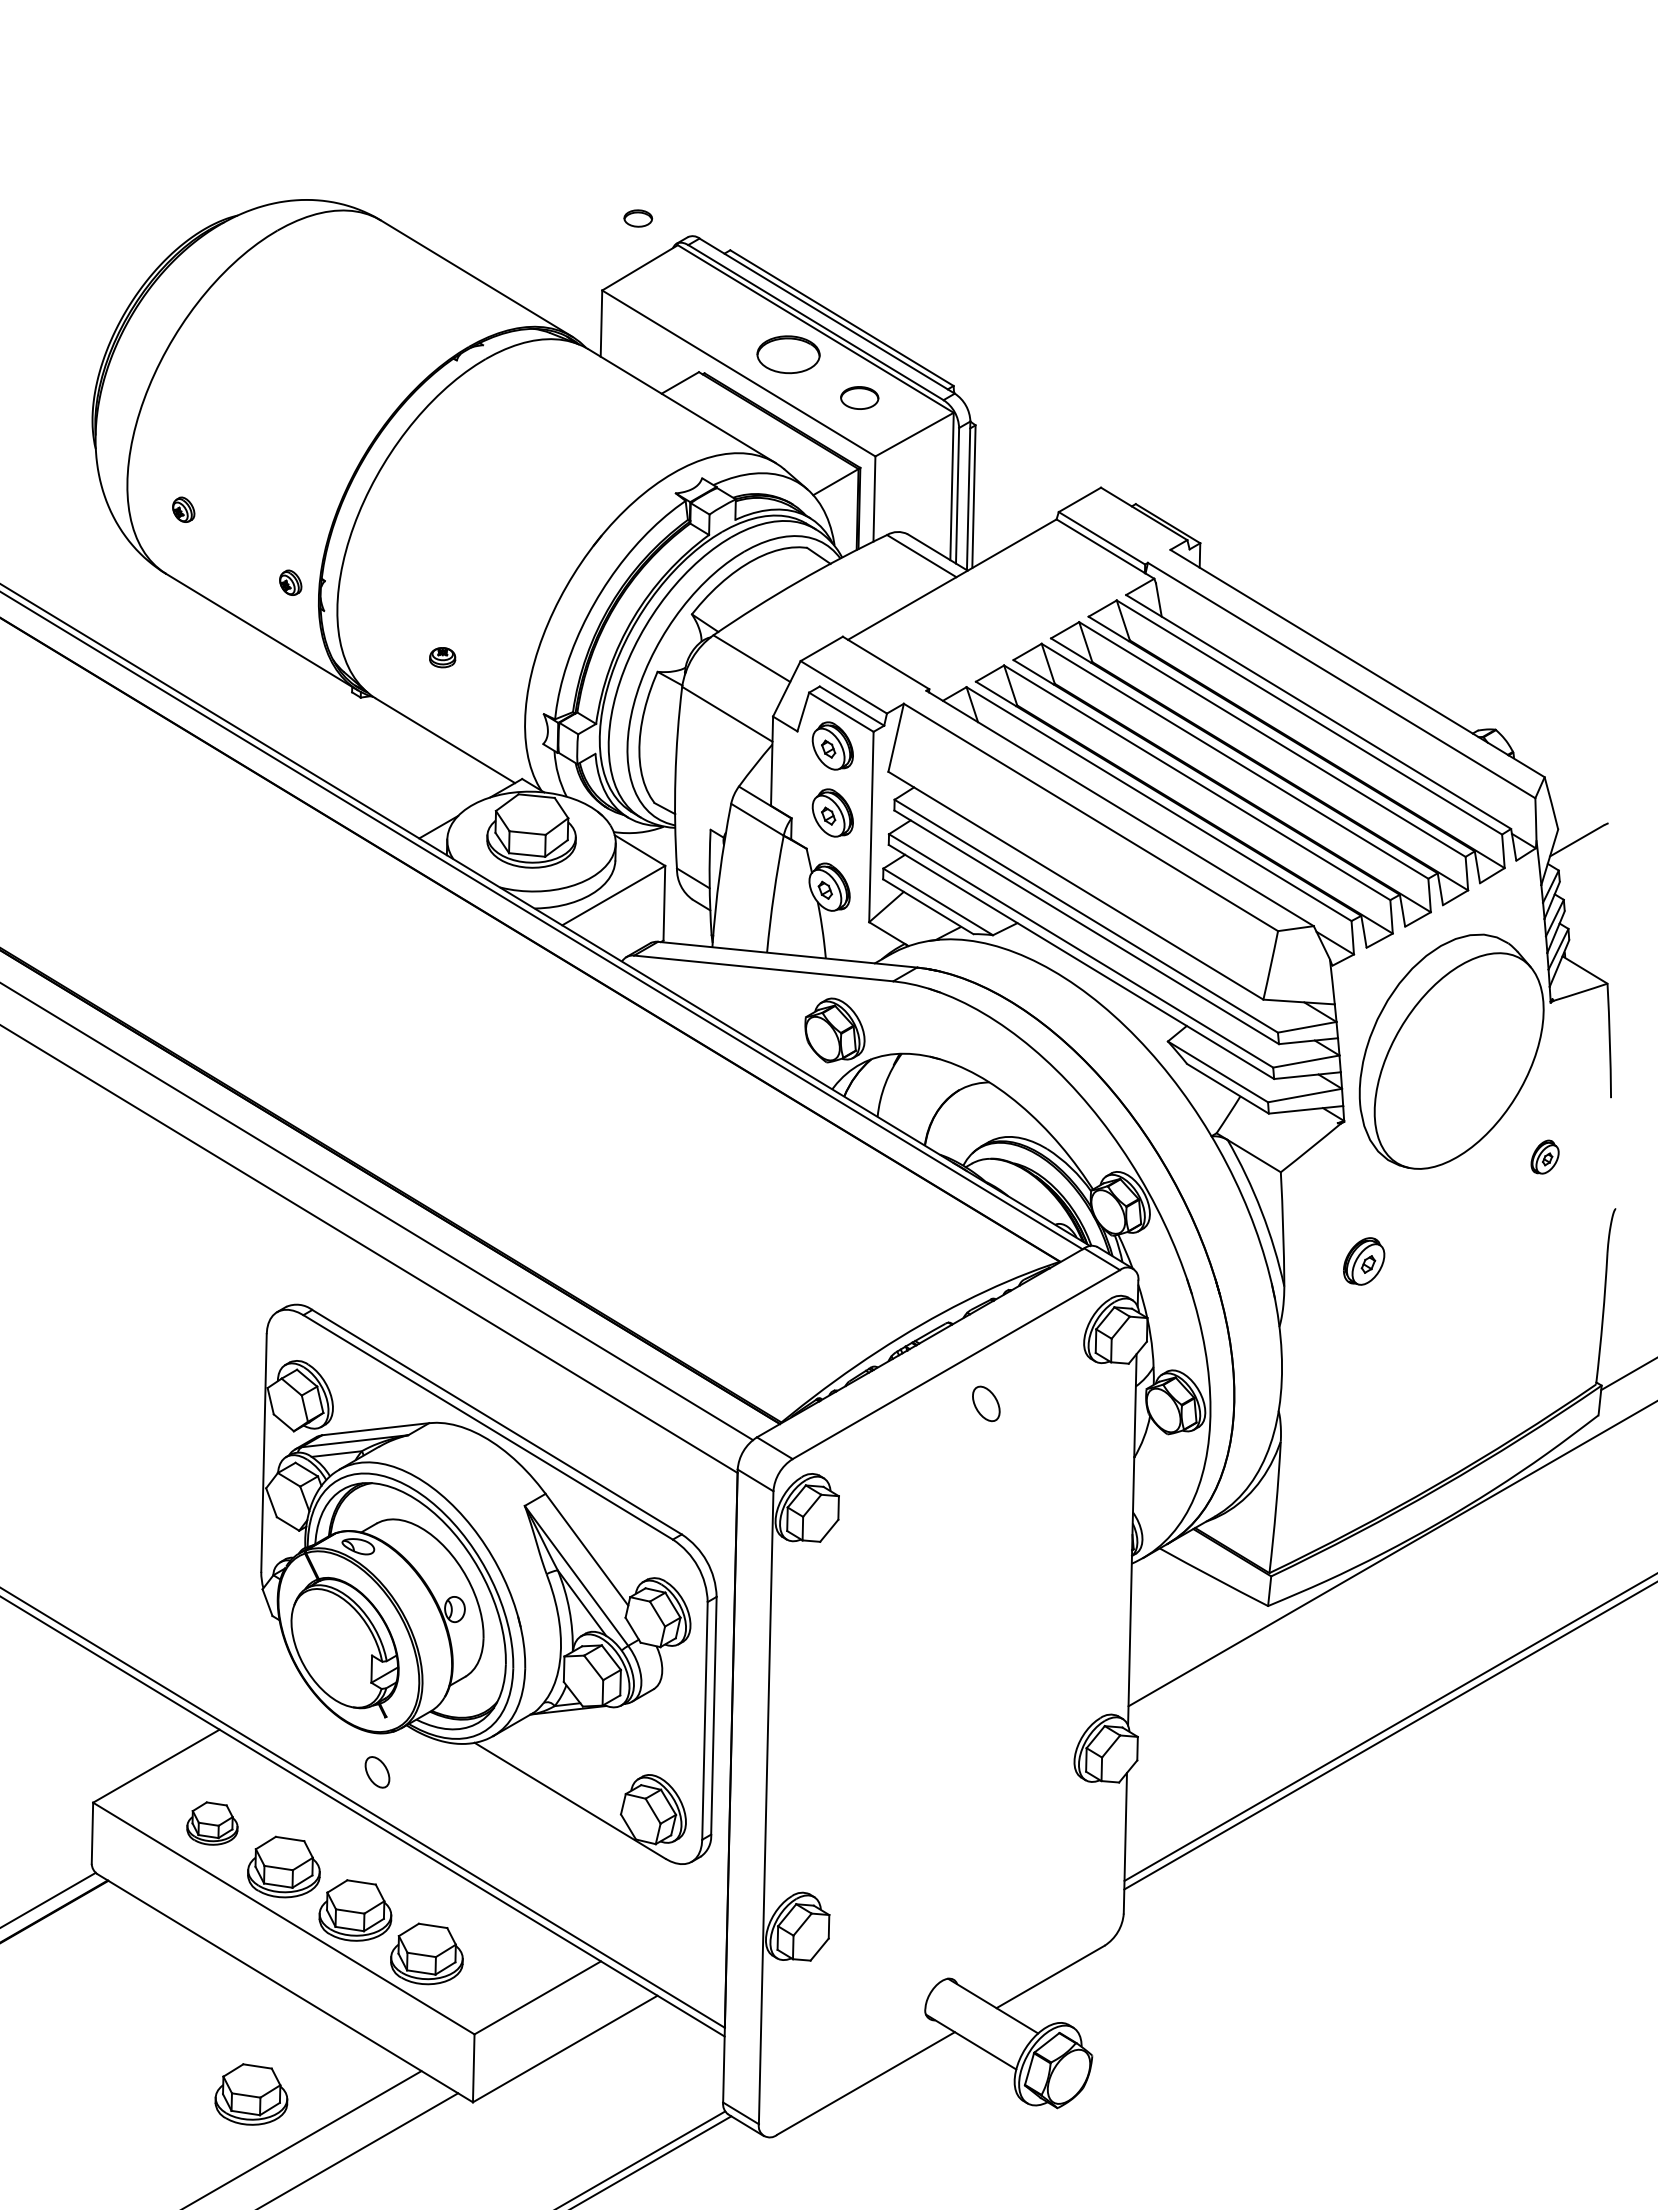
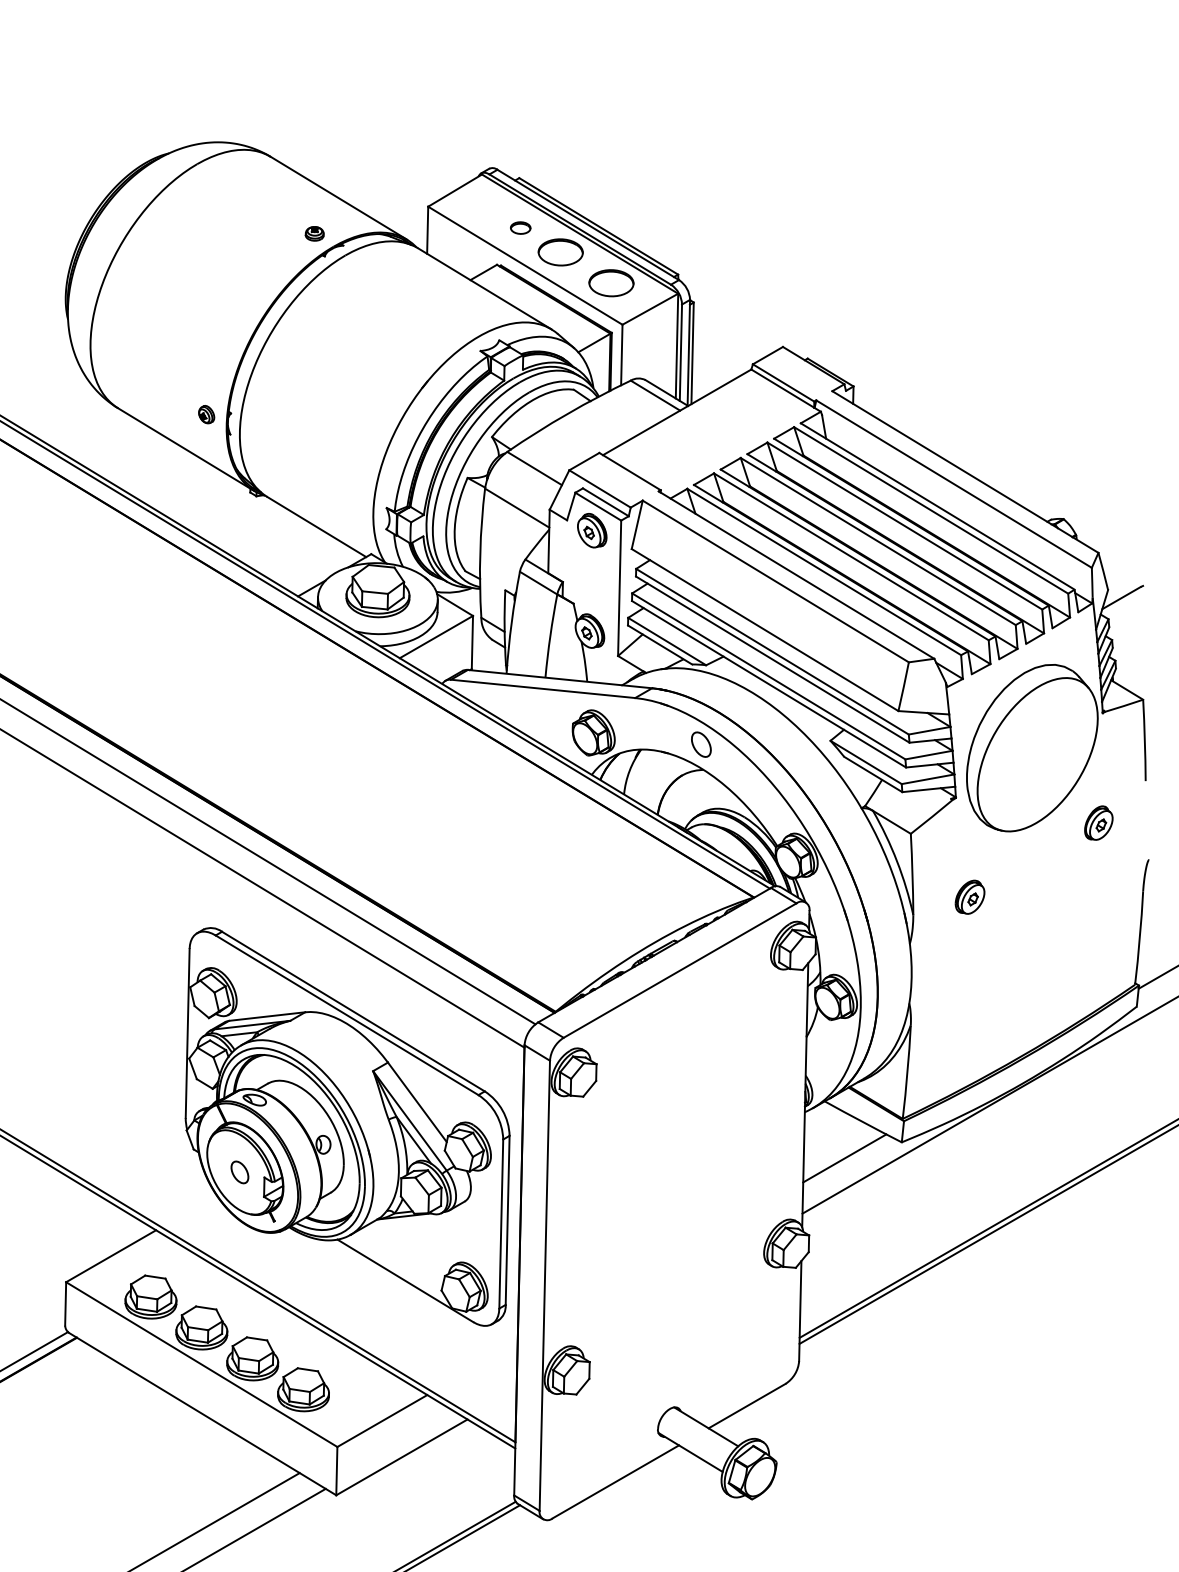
part: (638, 218) -> (520, 228), moved
part: (859, 397) -> (611, 282), size x1.67
part: (183, 509) -> (130, 362), removed
part: (442, 657) -> (314, 233), moved
part: (832, 812) -> (591, 577), removed
part: (1544, 1156) -> (1098, 822), size x1.43
part: (986, 1403) -> (701, 744), moved
line: (1187, 1628) -> (844, 1158), added
part: (377, 1772) -> (239, 1172), moved
part: (212, 1823) -> (151, 1296), size x1.43
part: (251, 2094) -> (178, 1489), removed

